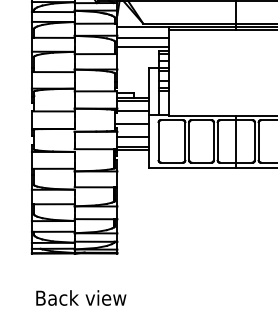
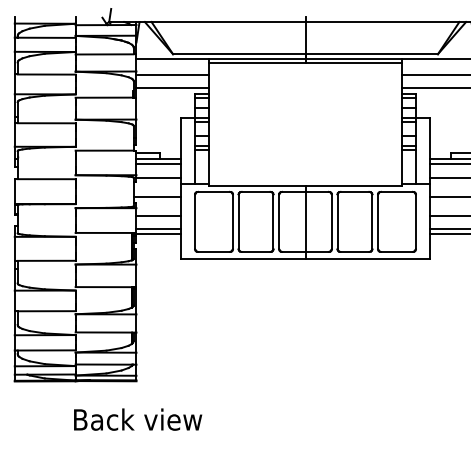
text: (81, 297) -> (138, 419), moved

